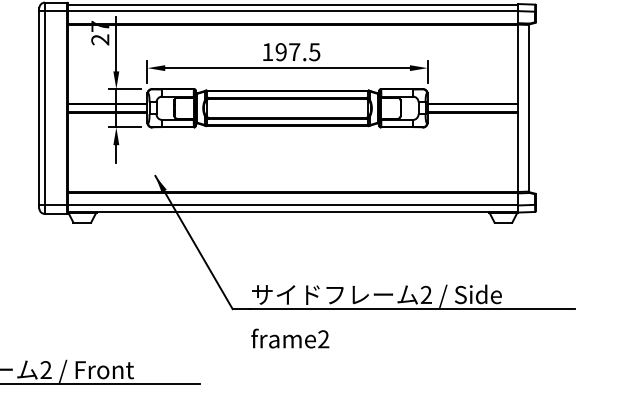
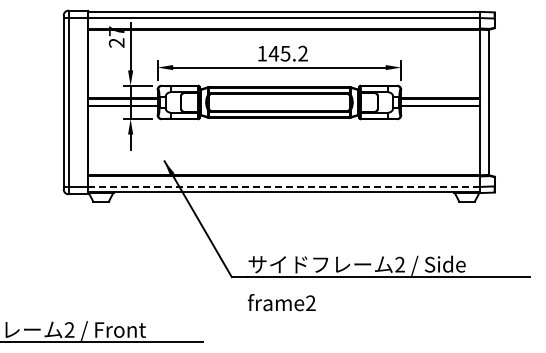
text: (296, 51) -> (287, 53), 197.5 -> 145.2
line: (293, 204) -> (284, 186), solid -> dashed

